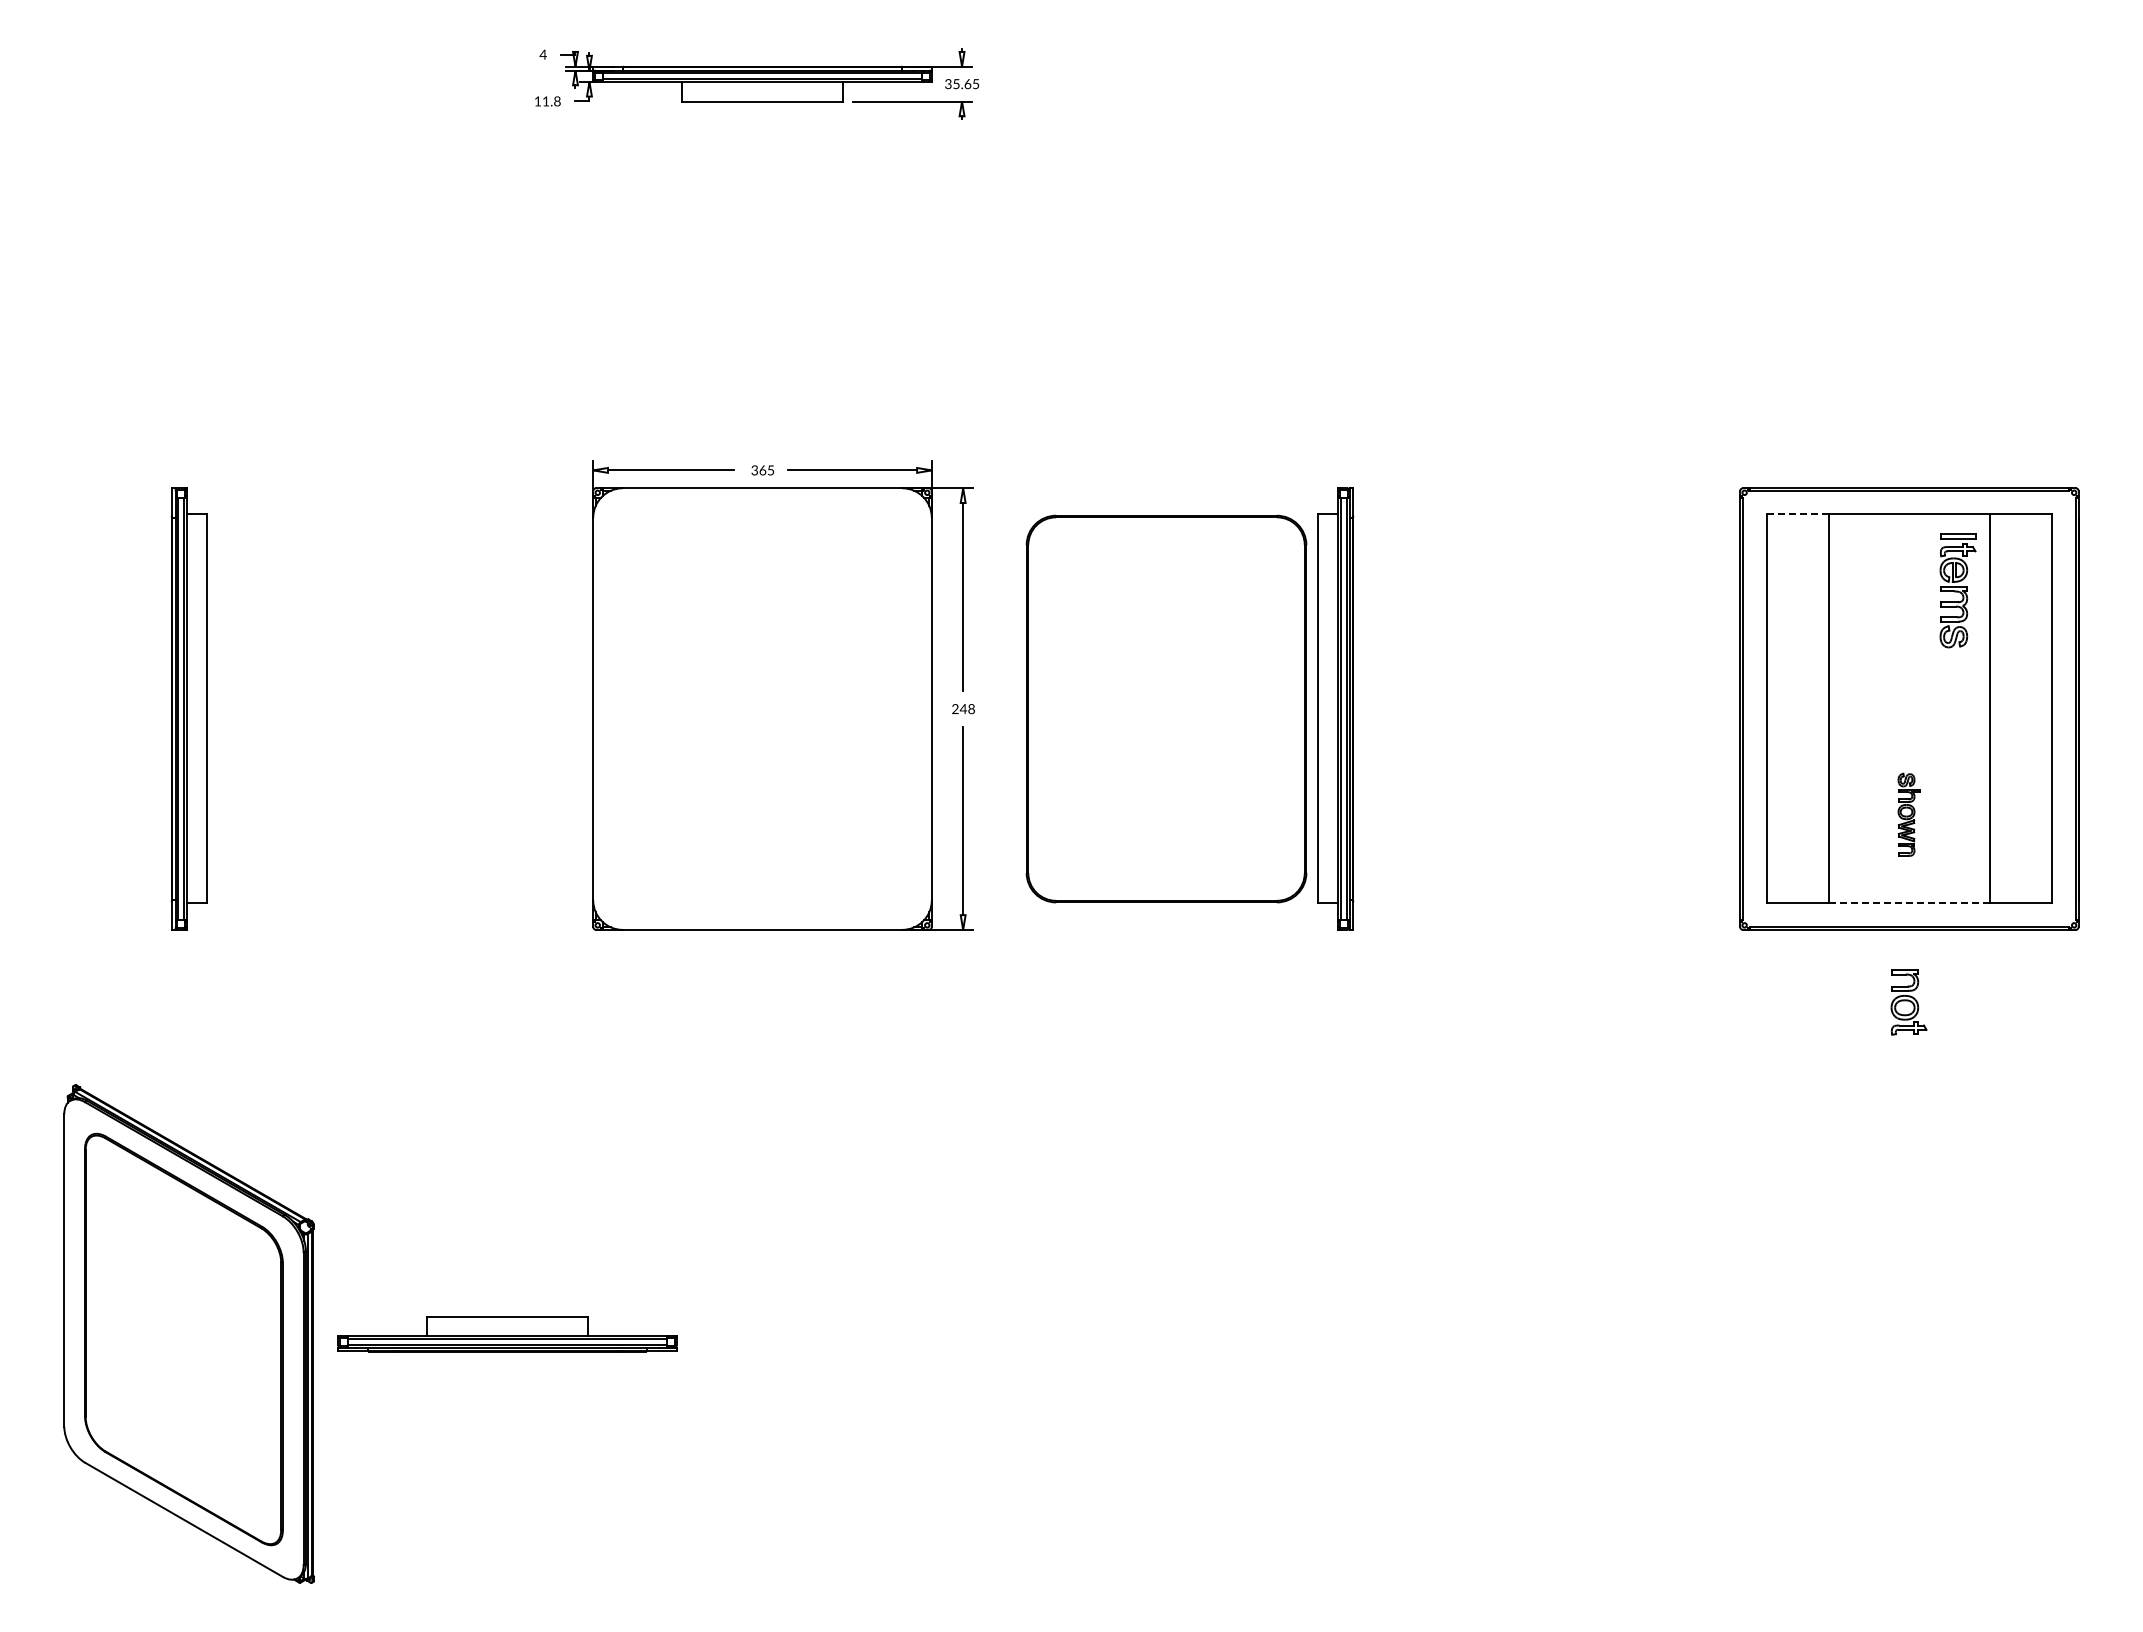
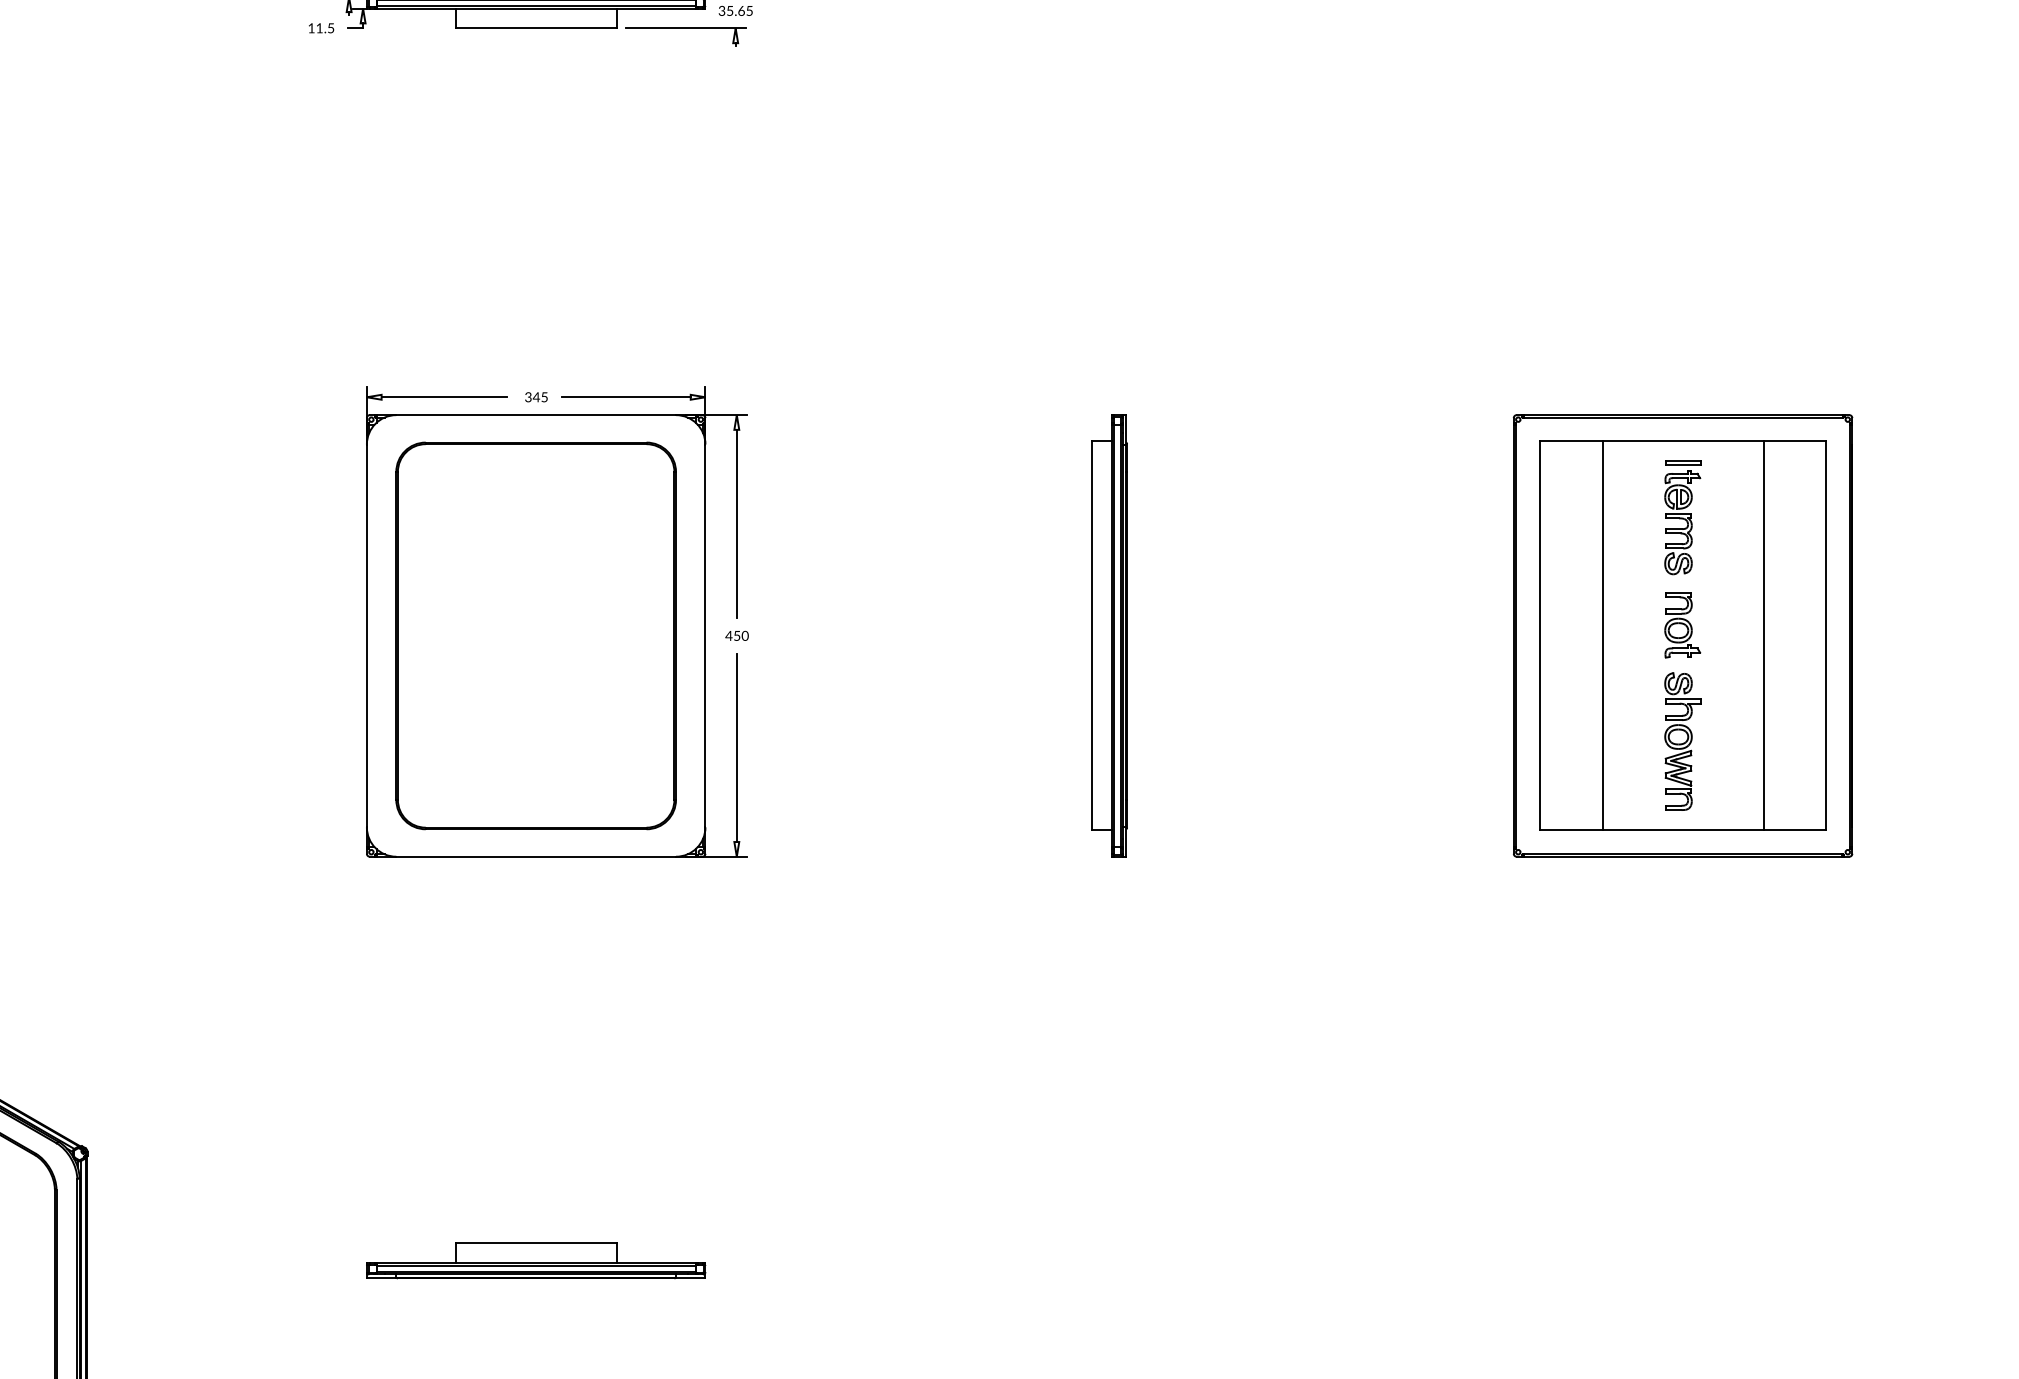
text: (557, 101) -> (331, 28), 11.8 -> 11.5
text: (762, 470) -> (536, 397), 365 -> 345
line: (1798, 513) -> (1572, 440), dashed -> solid
part: (1957, 590) -> (1682, 517), moved
part: (1166, 708) -> (536, 635), moved
text: (963, 709) -> (737, 636), 248 -> 450
part: (1908, 814) -> (1682, 741), size x1.67
line: (1909, 903) -> (1683, 830), dashed -> solid
part: (1908, 1002) -> (1682, 625), moved
part: (507, 1334) -> (536, 1261), moved

